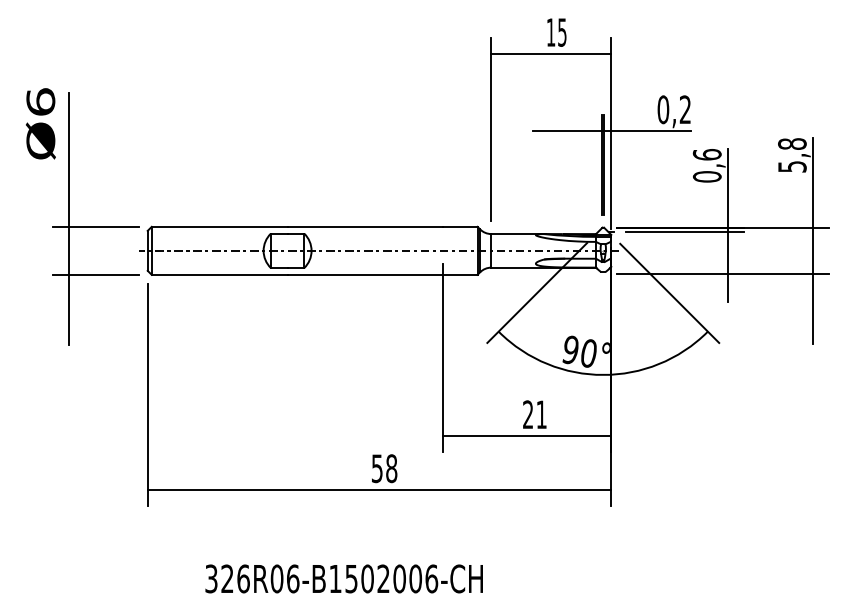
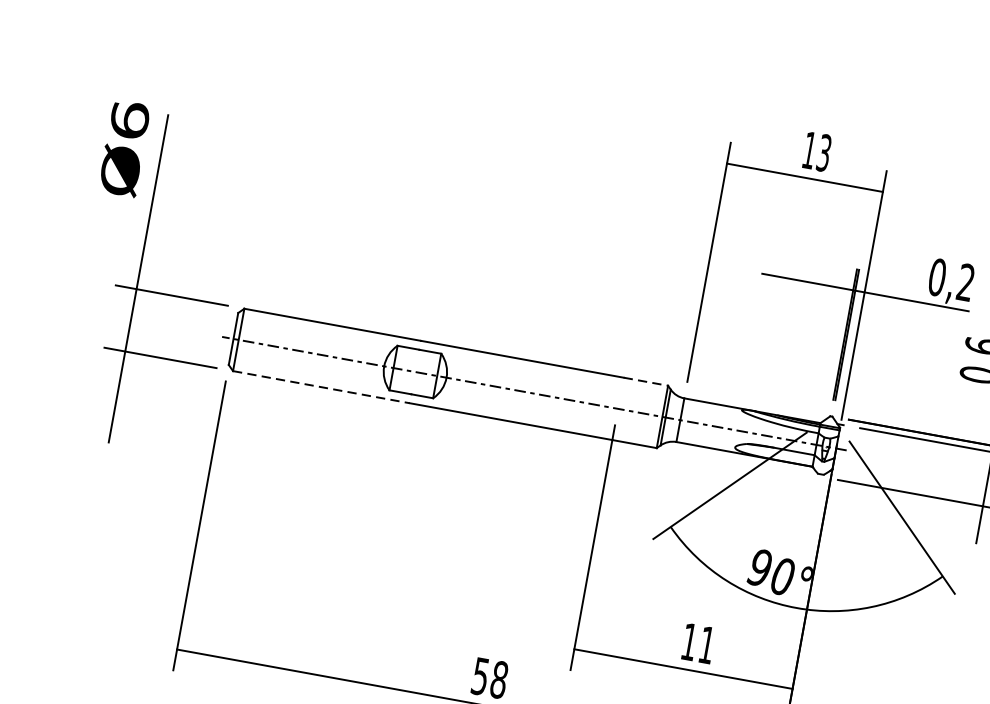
text: (562, 32) -> (824, 153), 15 -> 13
line: (461, 226) -> (647, 381), solid -> dashed
line: (219, 274) -> (321, 386), solid -> dashed
text: (527, 414) -> (688, 641), 21 -> 11

